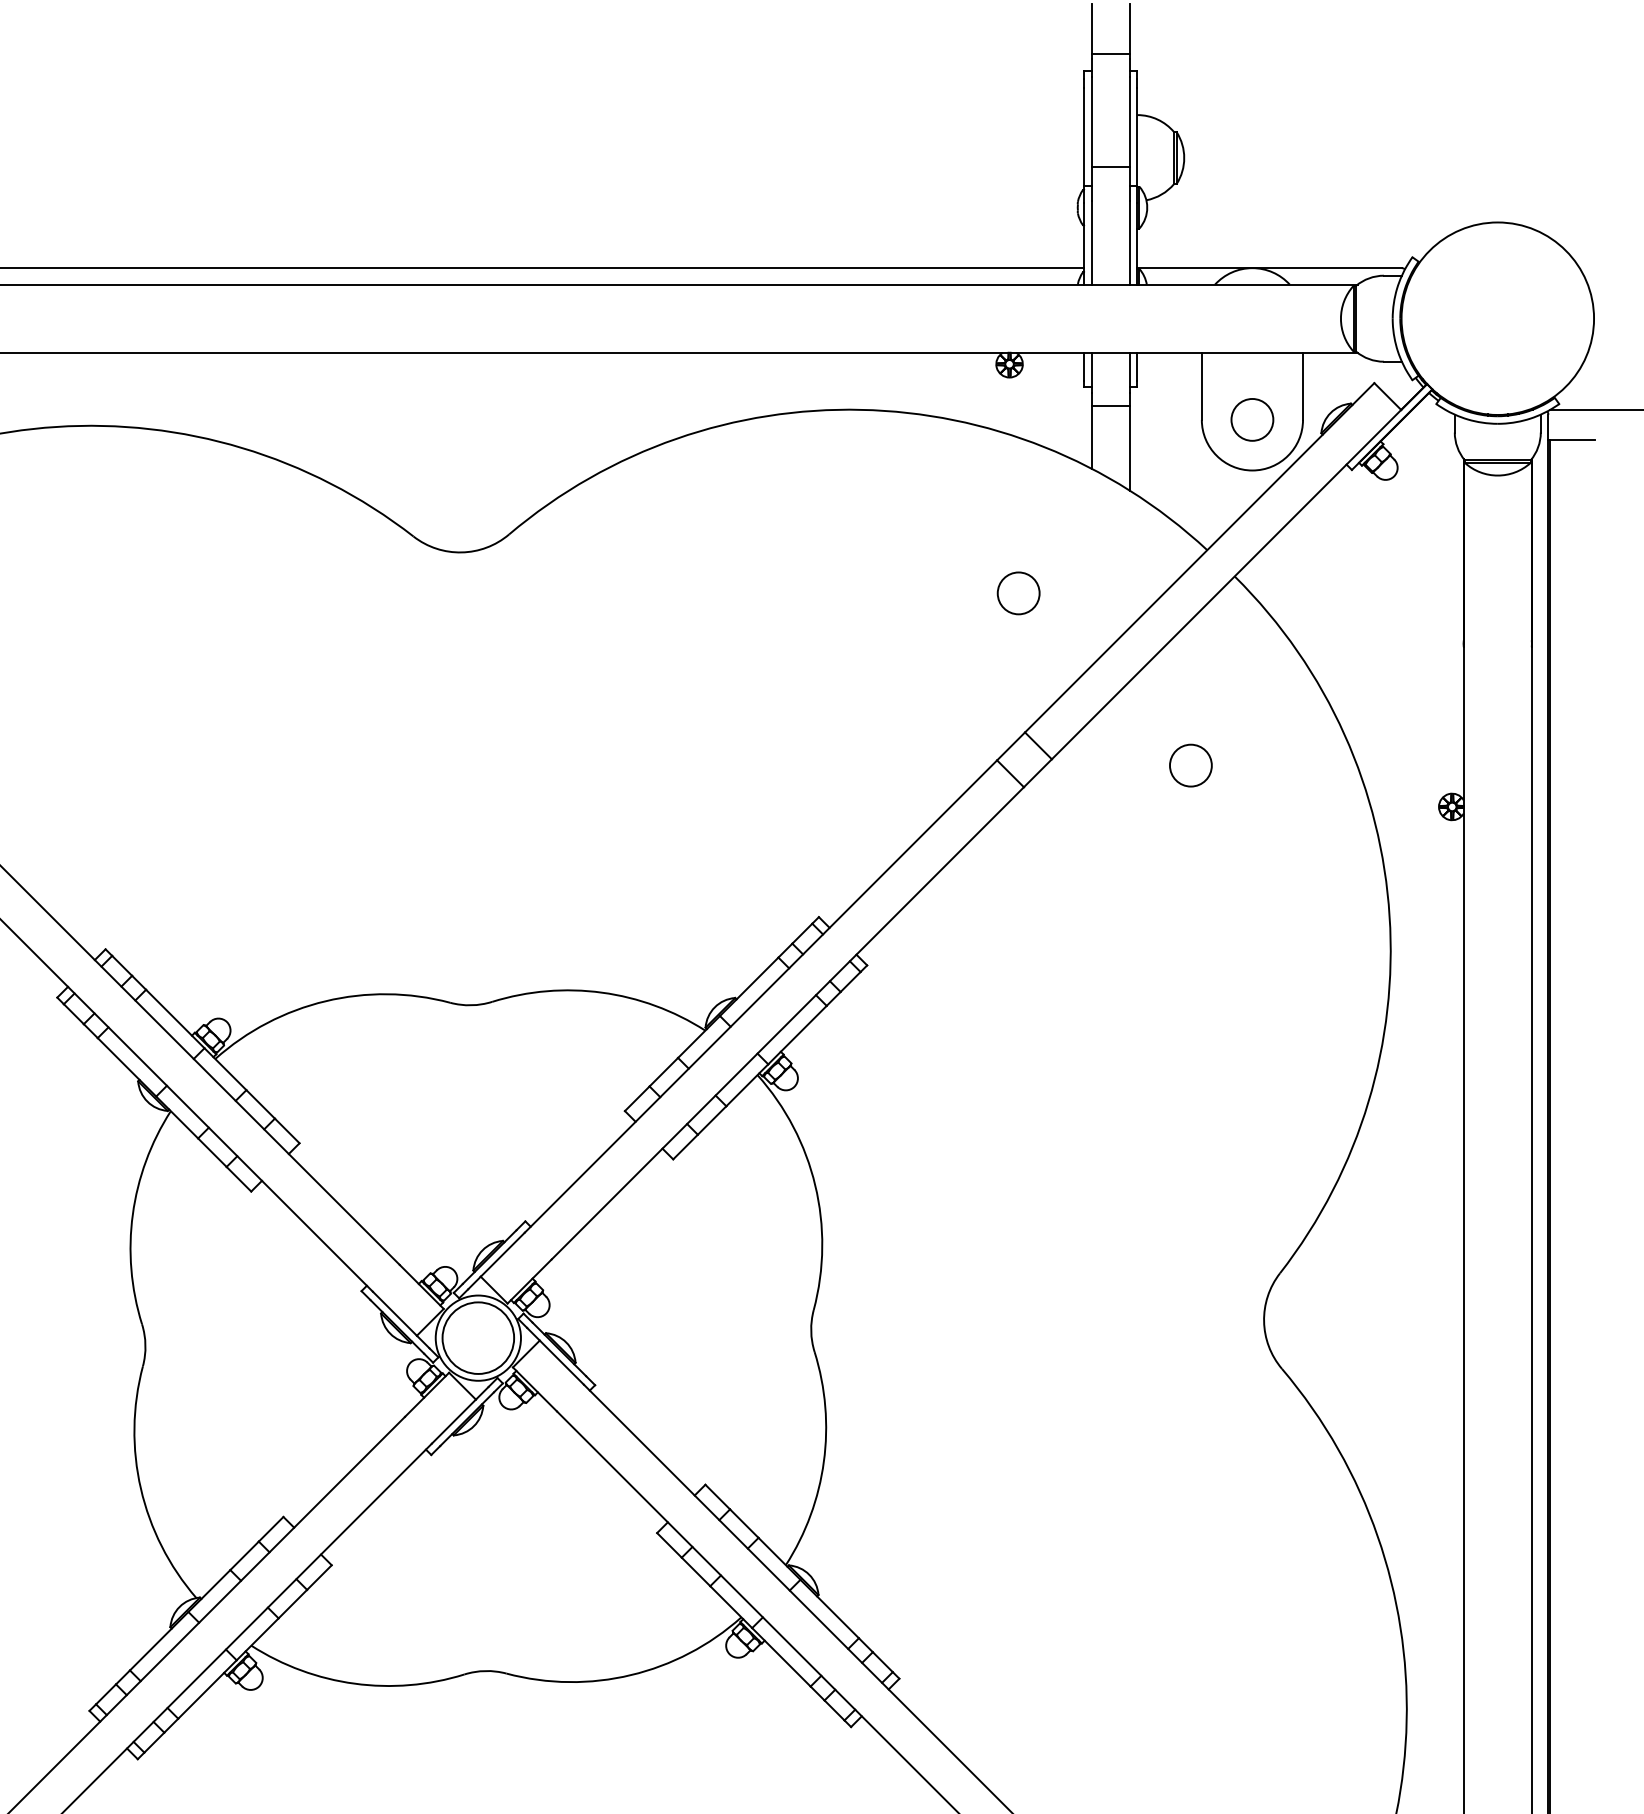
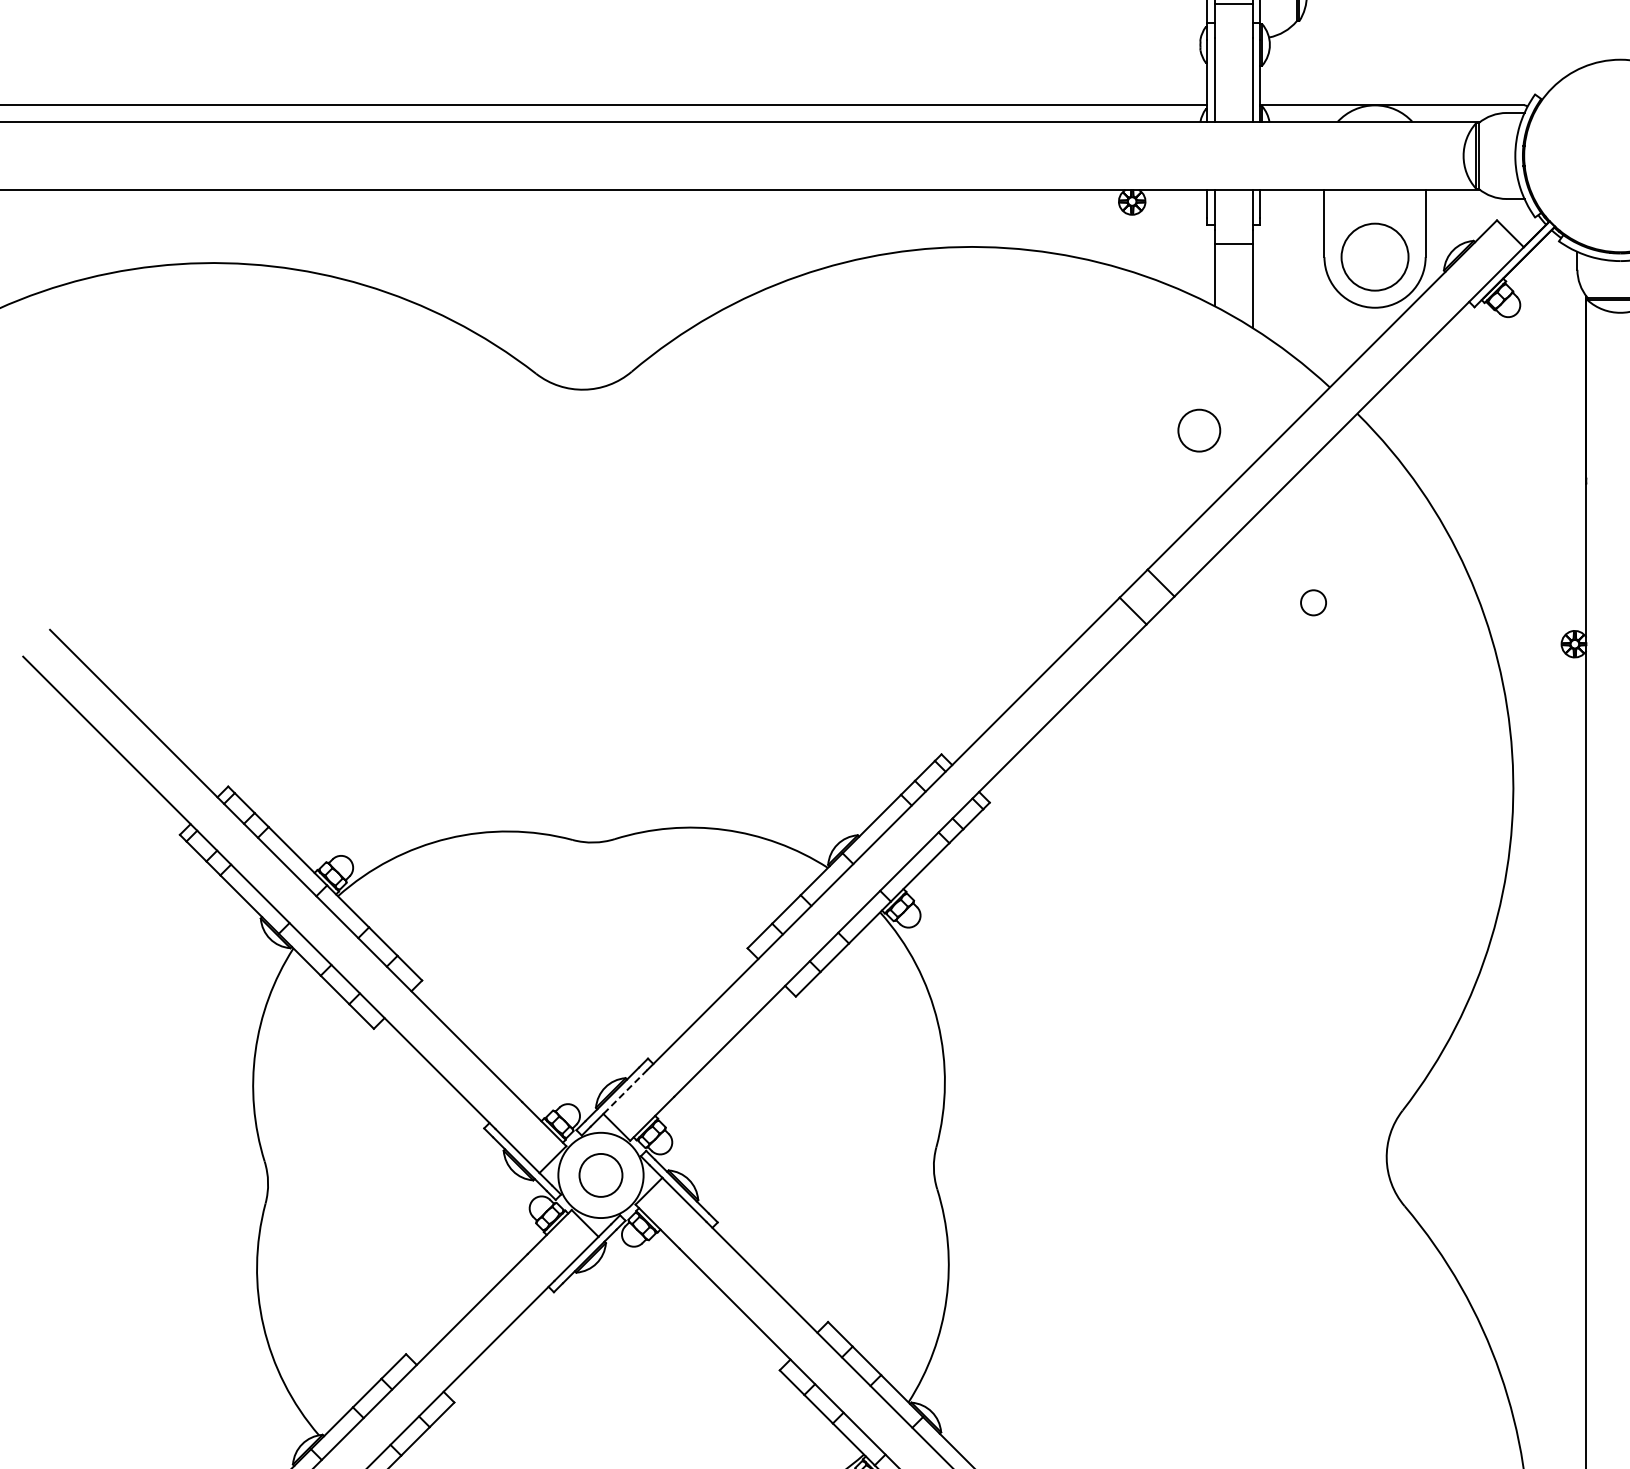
circle: (1252, 419) -> (1375, 256), size x1.6
circle: (1018, 593) -> (1199, 430), moved
circle: (1190, 765) -> (1313, 602), size x0.6
line: (502, 1255) -> (625, 1092), solid -> dashed
circle: (478, 1337) -> (601, 1174), size x0.6

